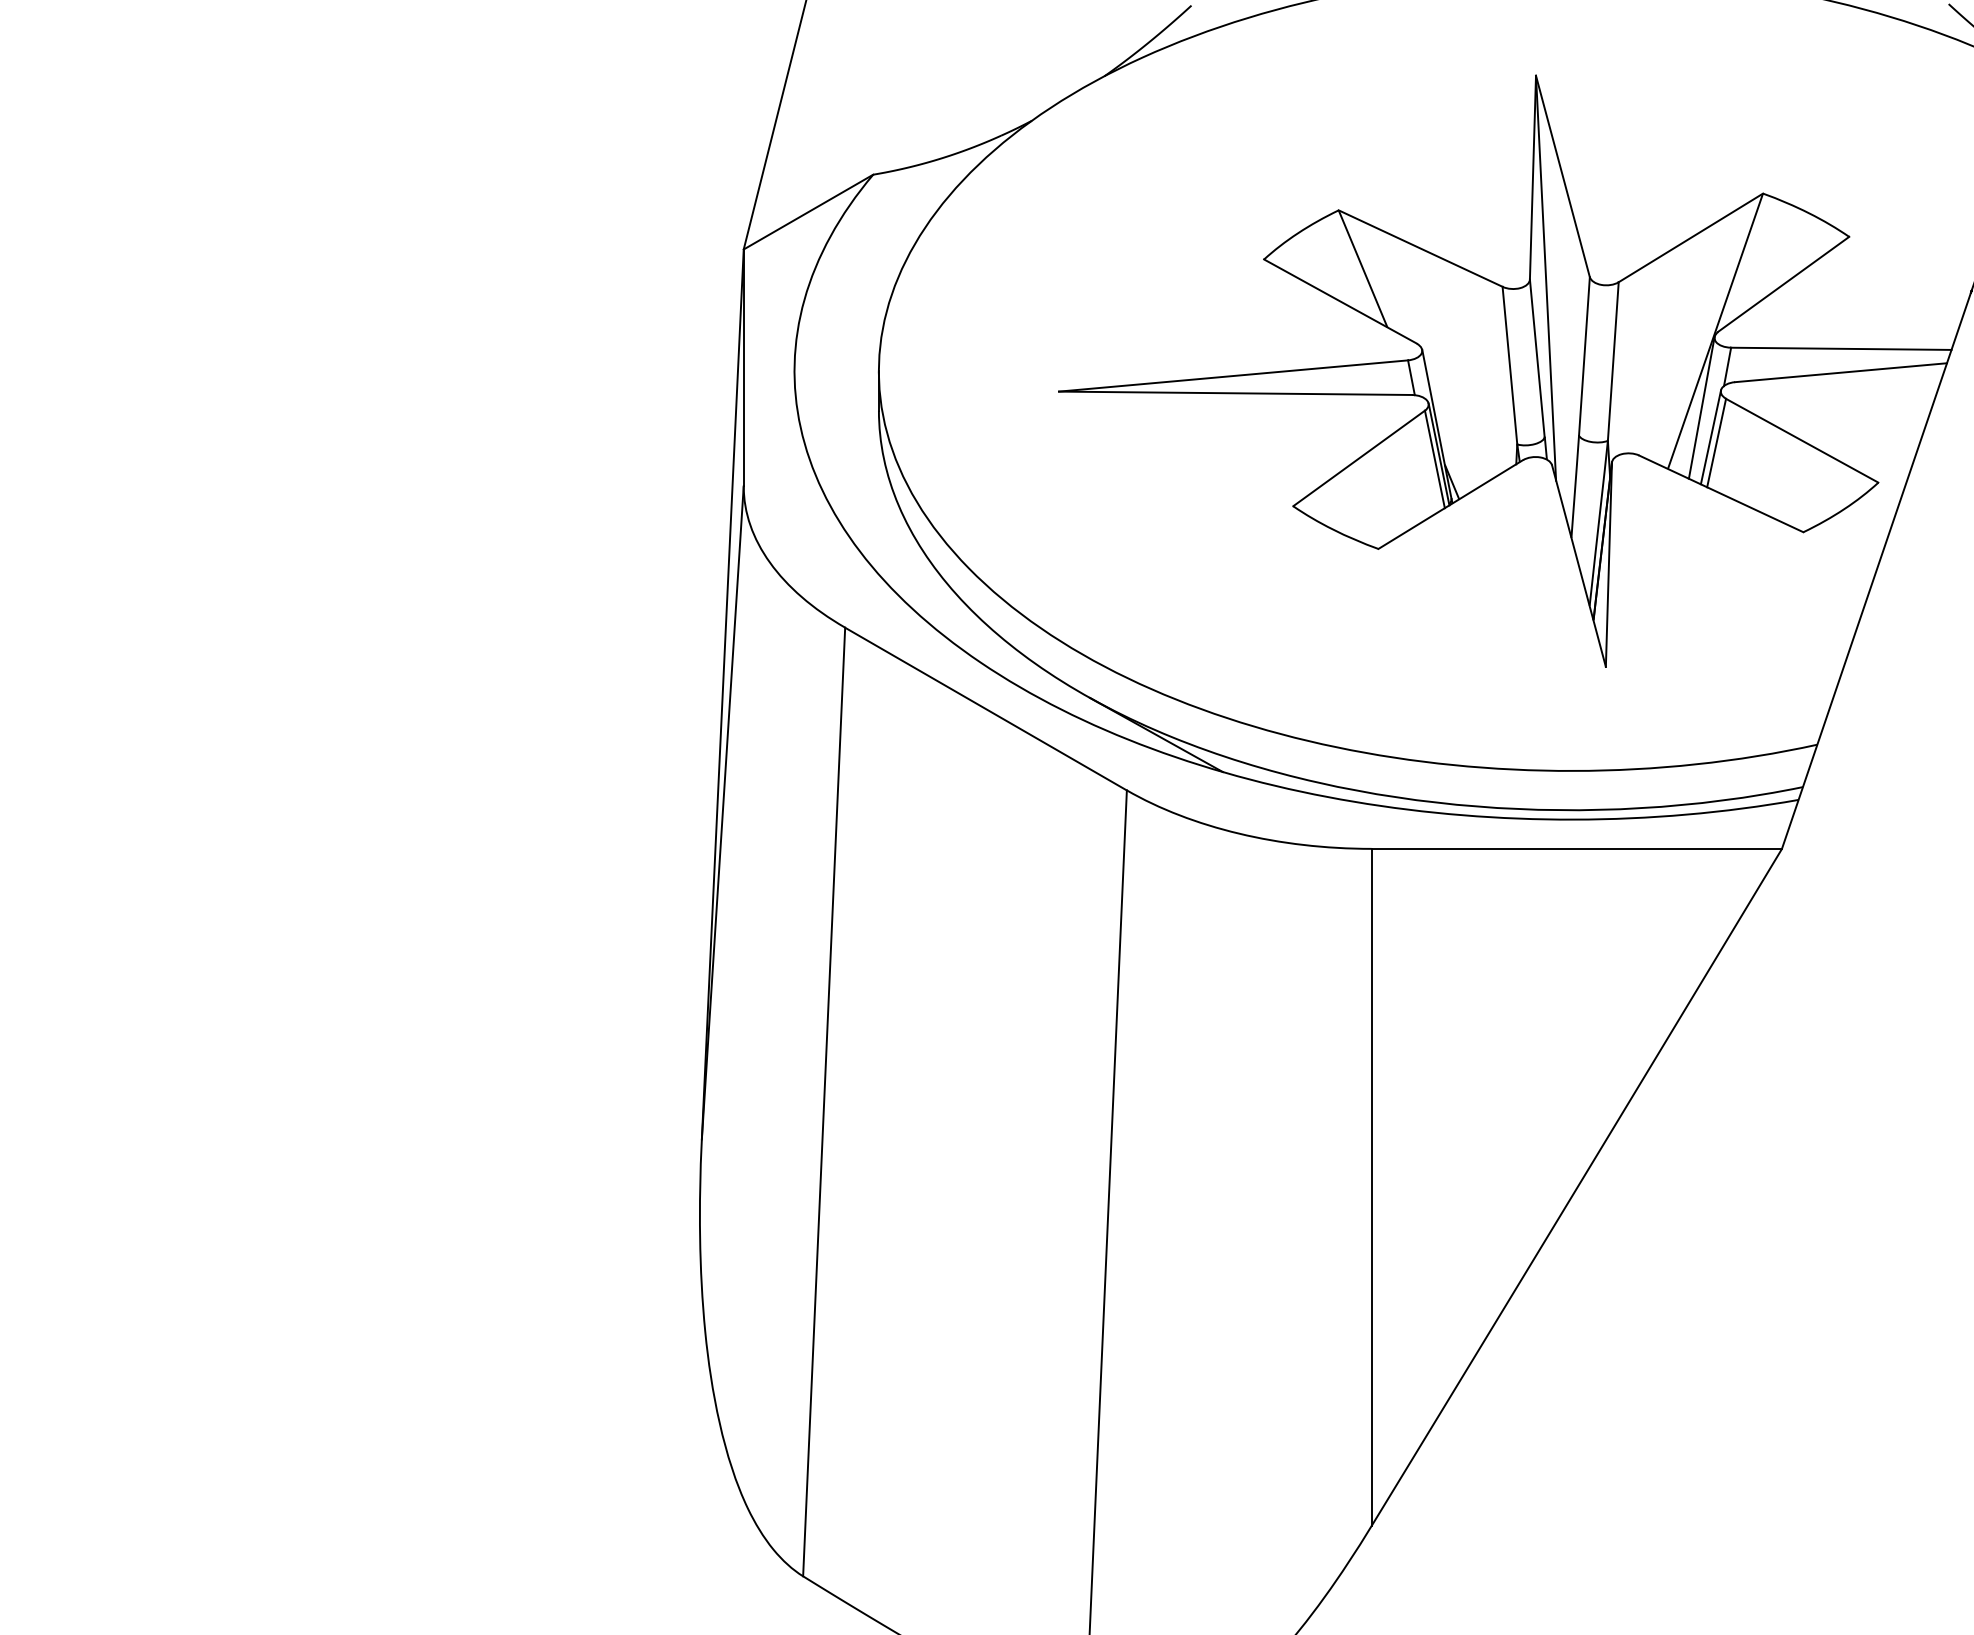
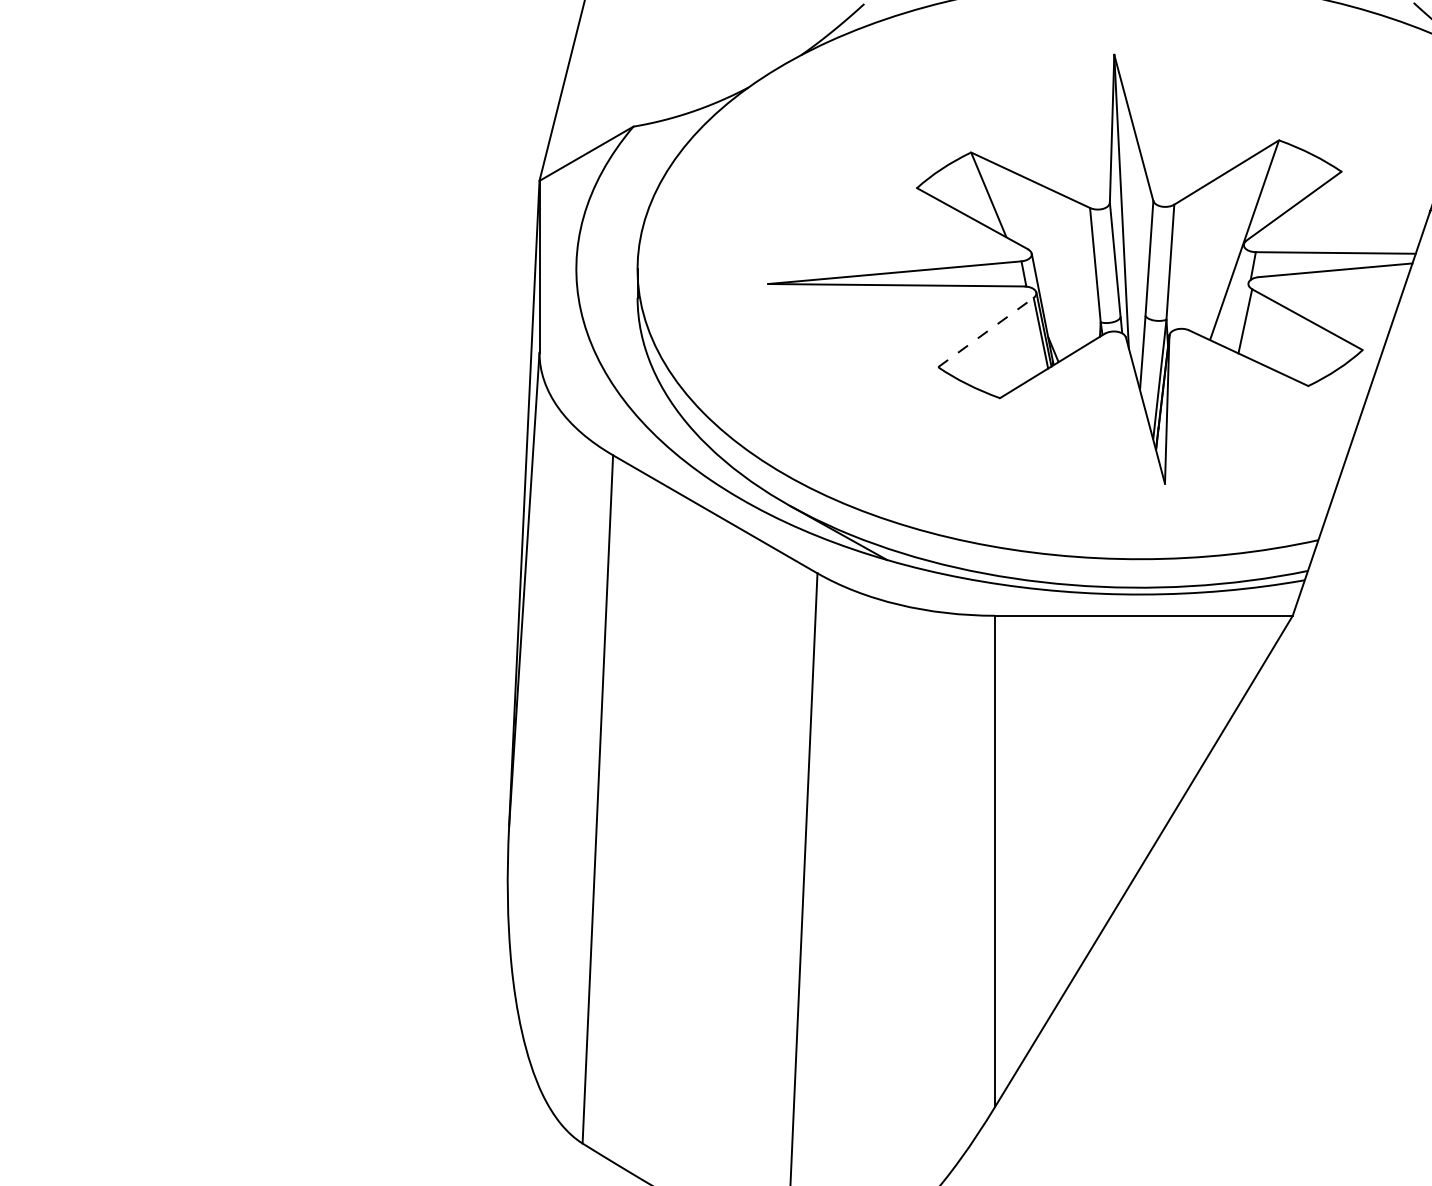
line: (1701, 407) -> (1234, 295), removed
line: (1710, 437) -> (1240, 317), removed
line: (1359, 458) -> (986, 332), solid -> dashed

